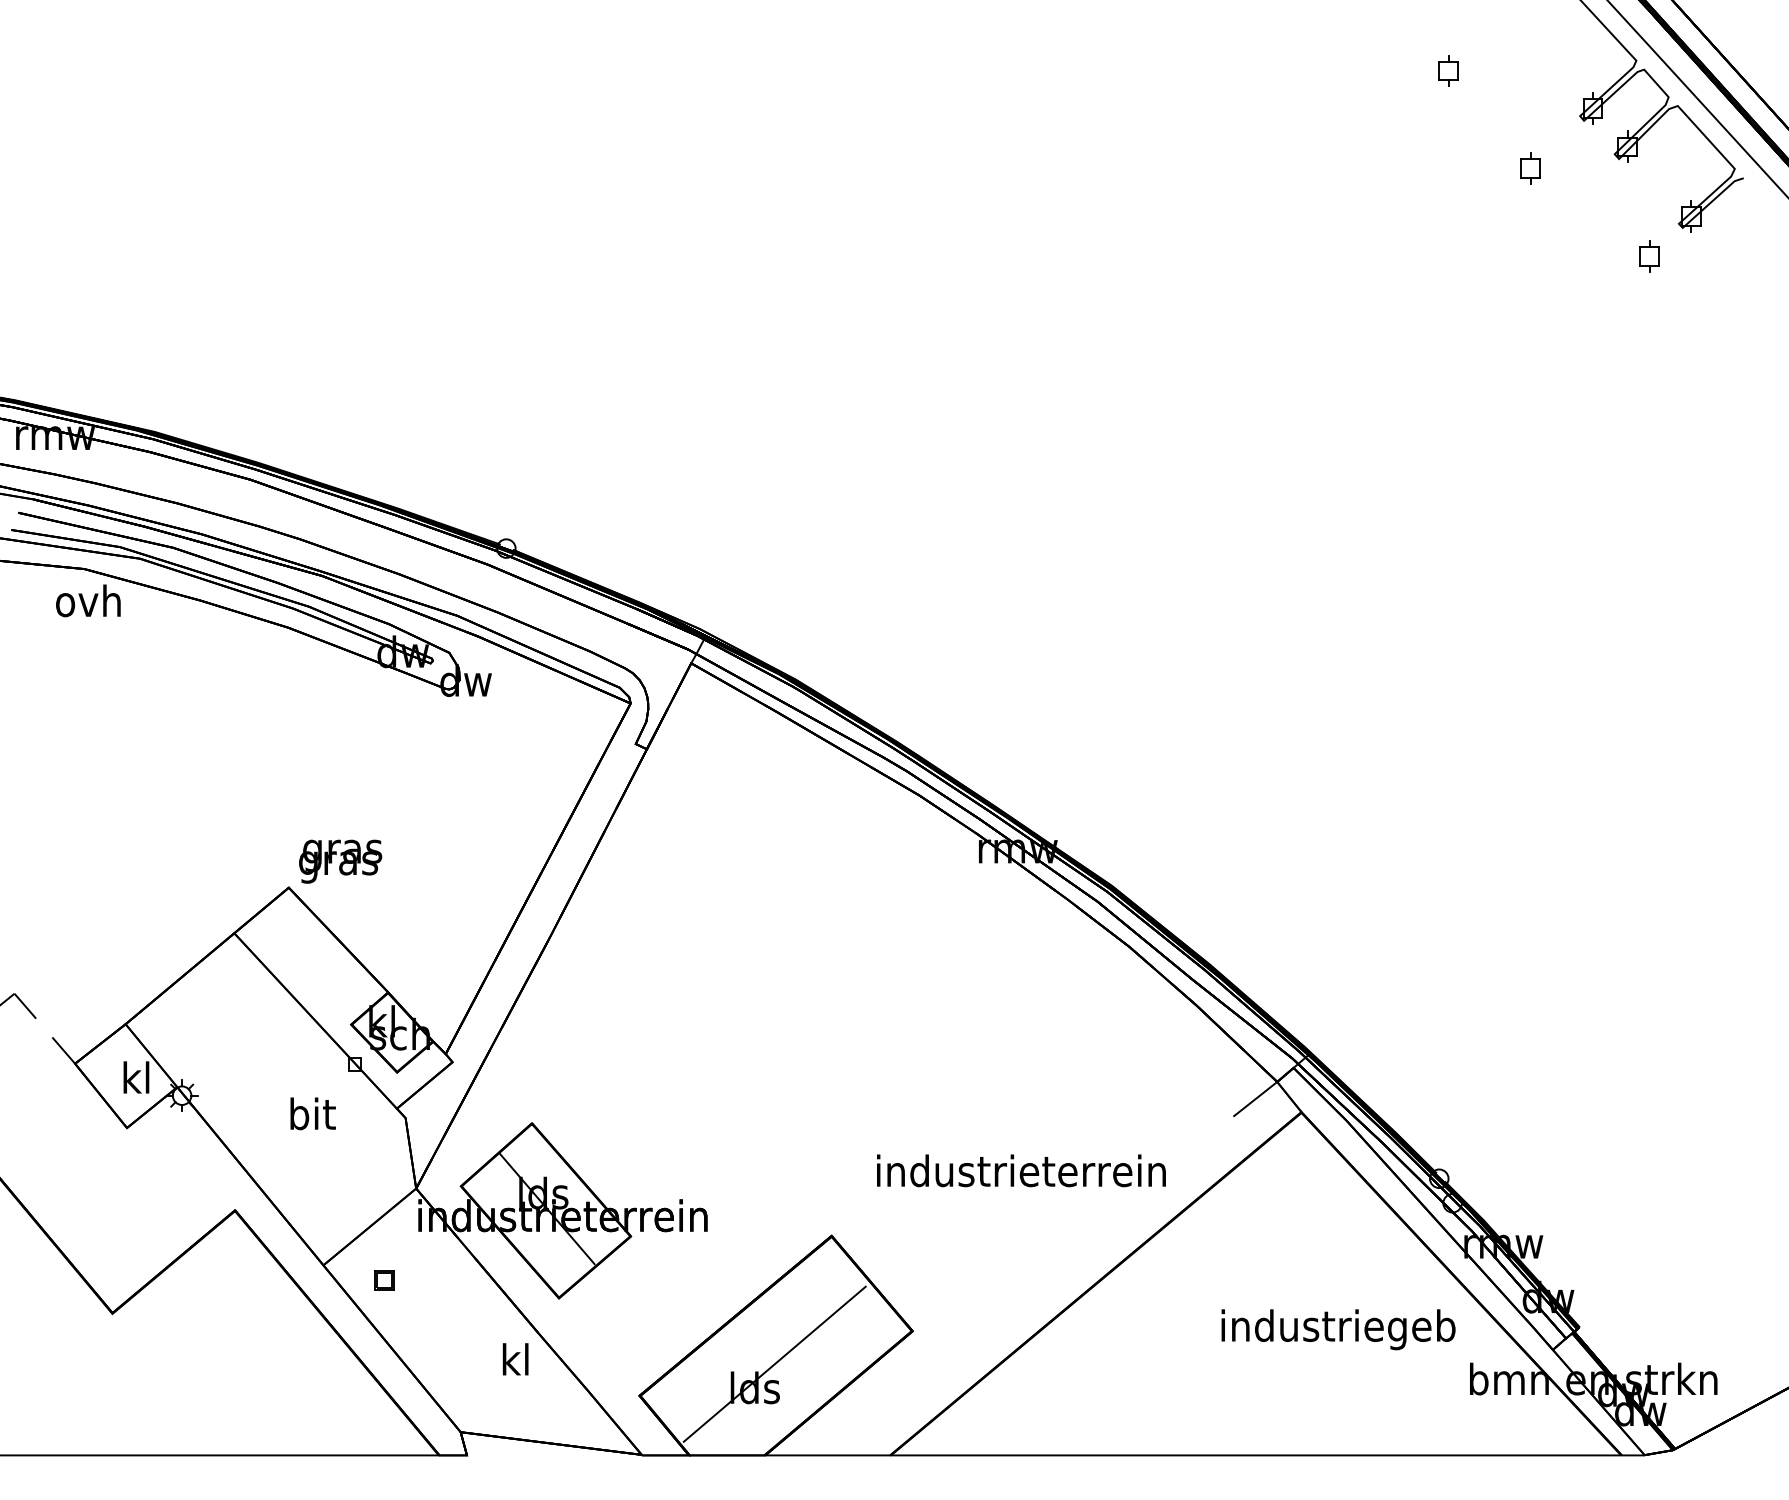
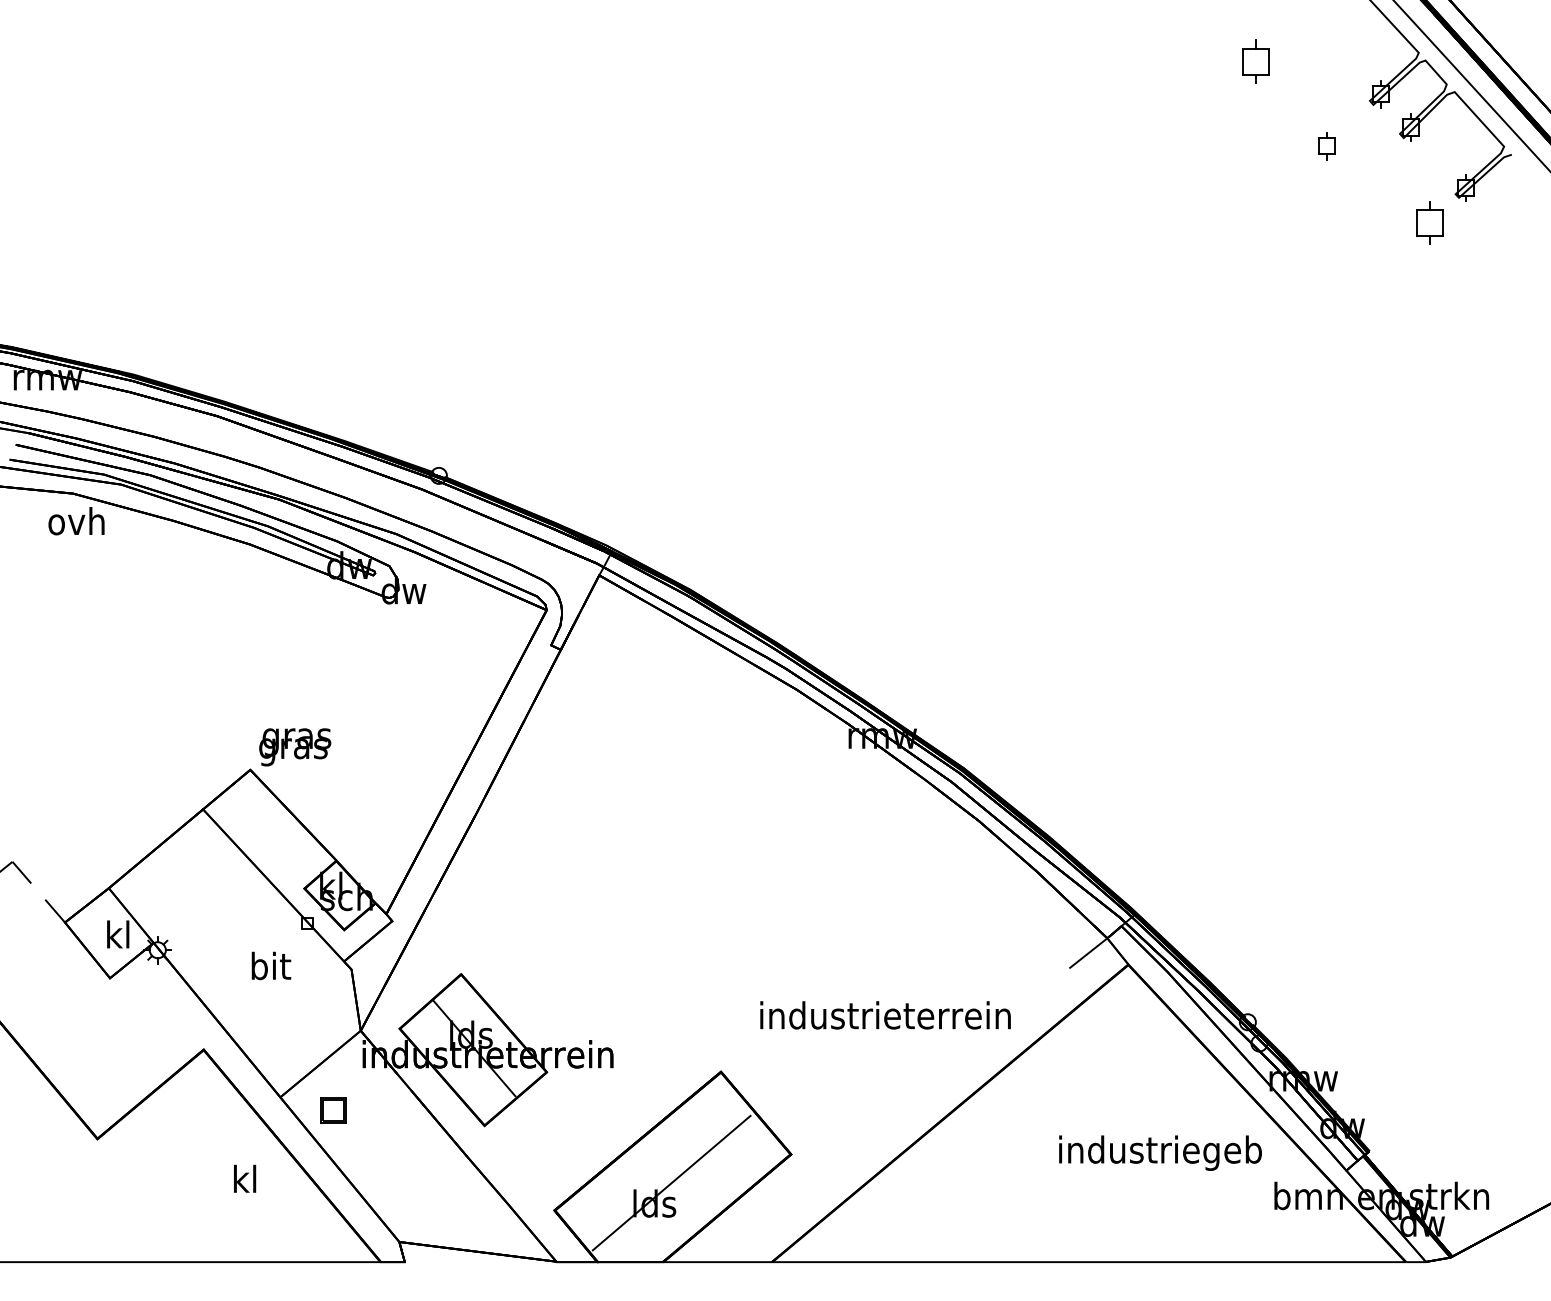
part: (1448, 70) -> (1255, 61), size x1.6
part: (1648, 256) -> (1429, 222), size x1.6
part: (384, 1280) -> (333, 1110), size x1.6
text: (516, 1358) -> (245, 1178), moved

